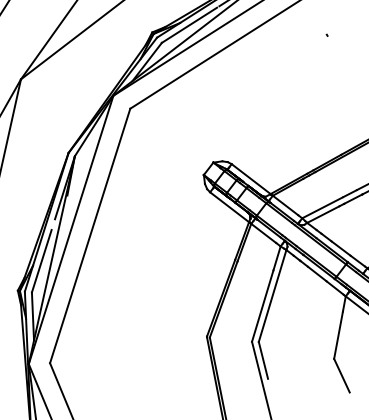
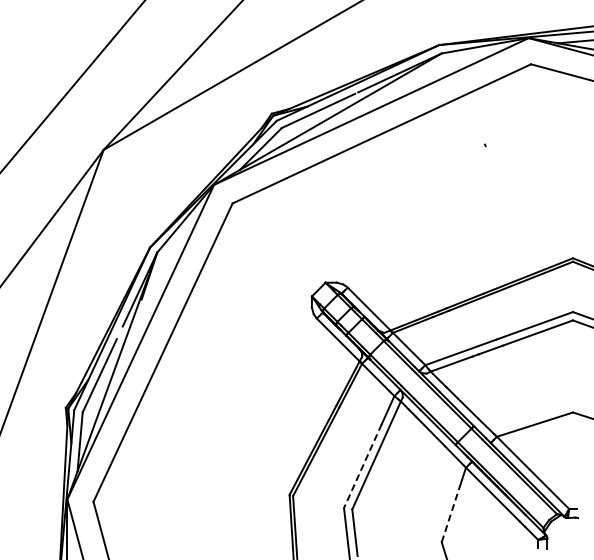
line: (262, 306) -> (362, 466), solid -> dashed
line: (338, 335) -> (450, 514), solid -> dashed

